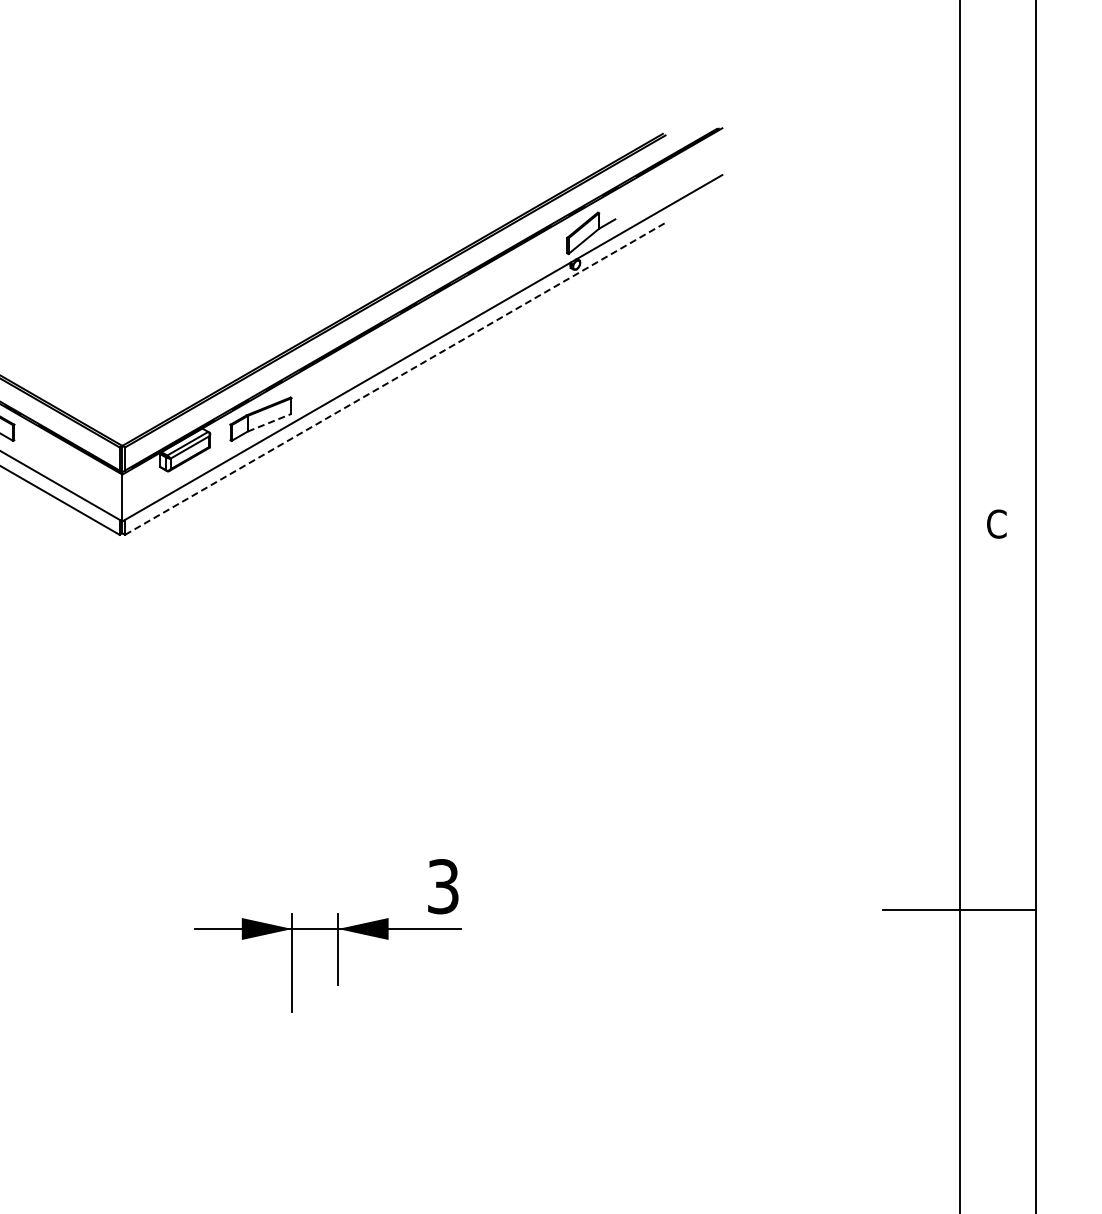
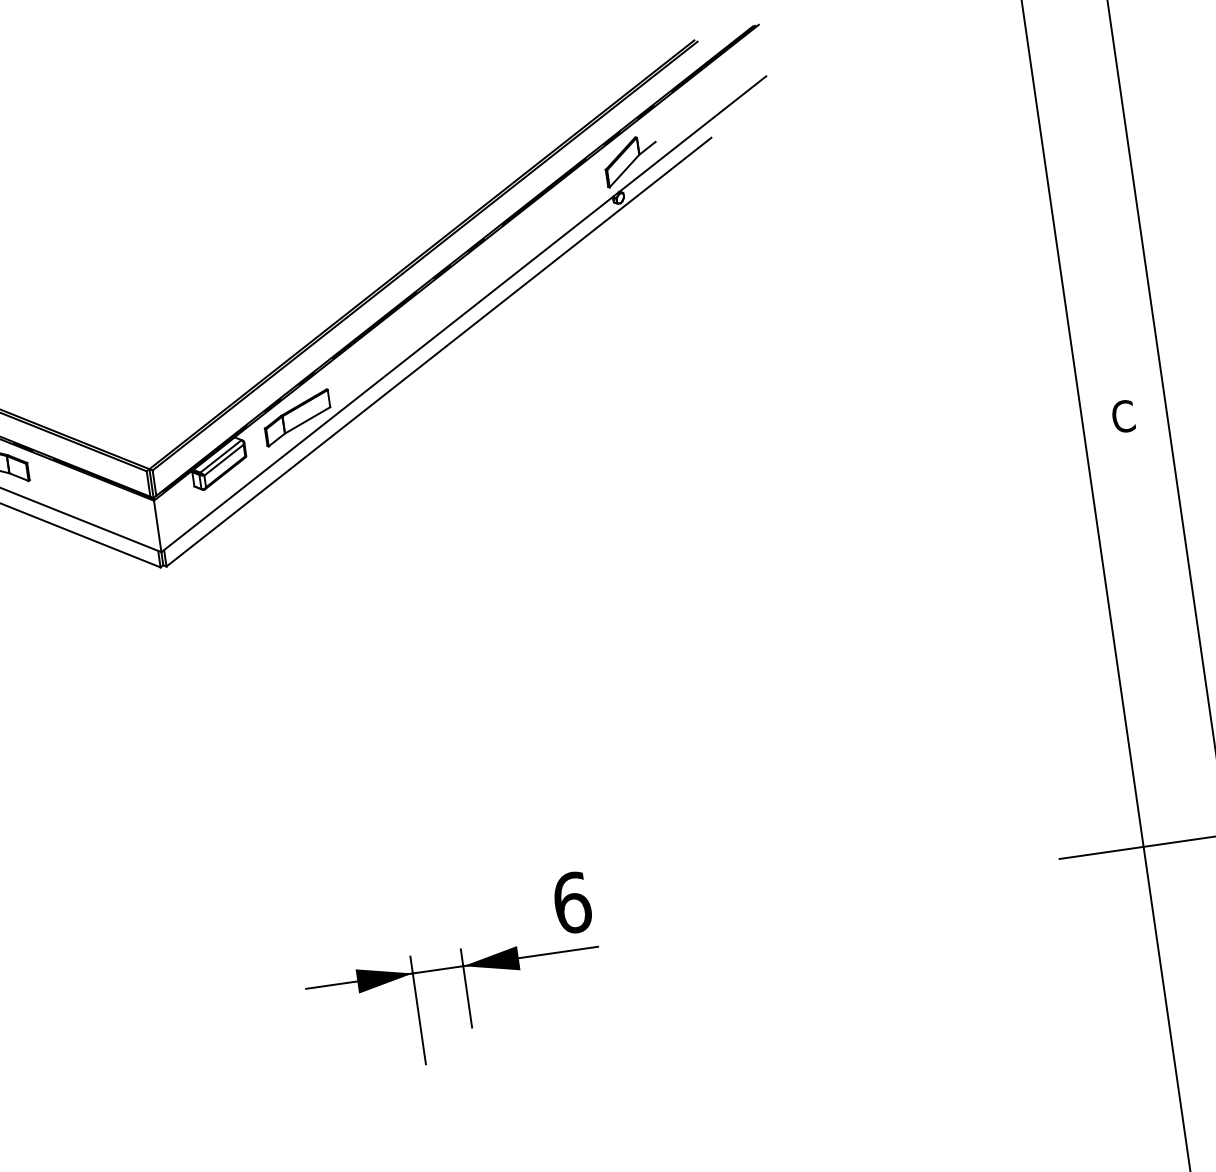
line: (395, 378) -> (439, 351), dashed -> solid
line: (269, 422) -> (307, 420), dashed -> solid
text: (443, 886) -> (572, 902), 3 -> 6

